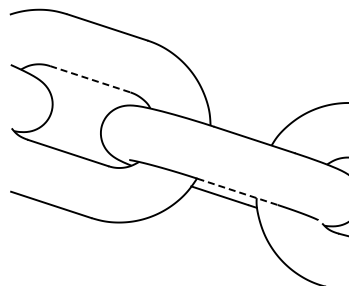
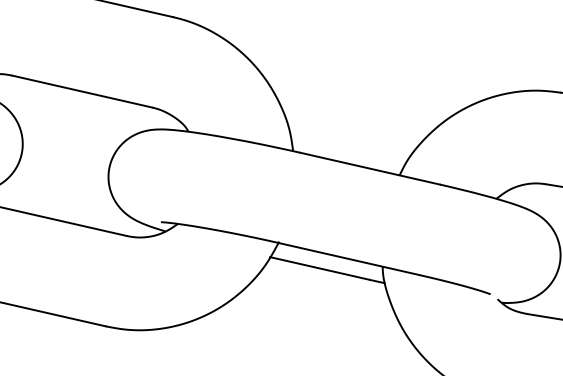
line: (90, 79) -> (82, 91), dashed -> solid
line: (238, 192) -> (350, 260), dashed -> solid

